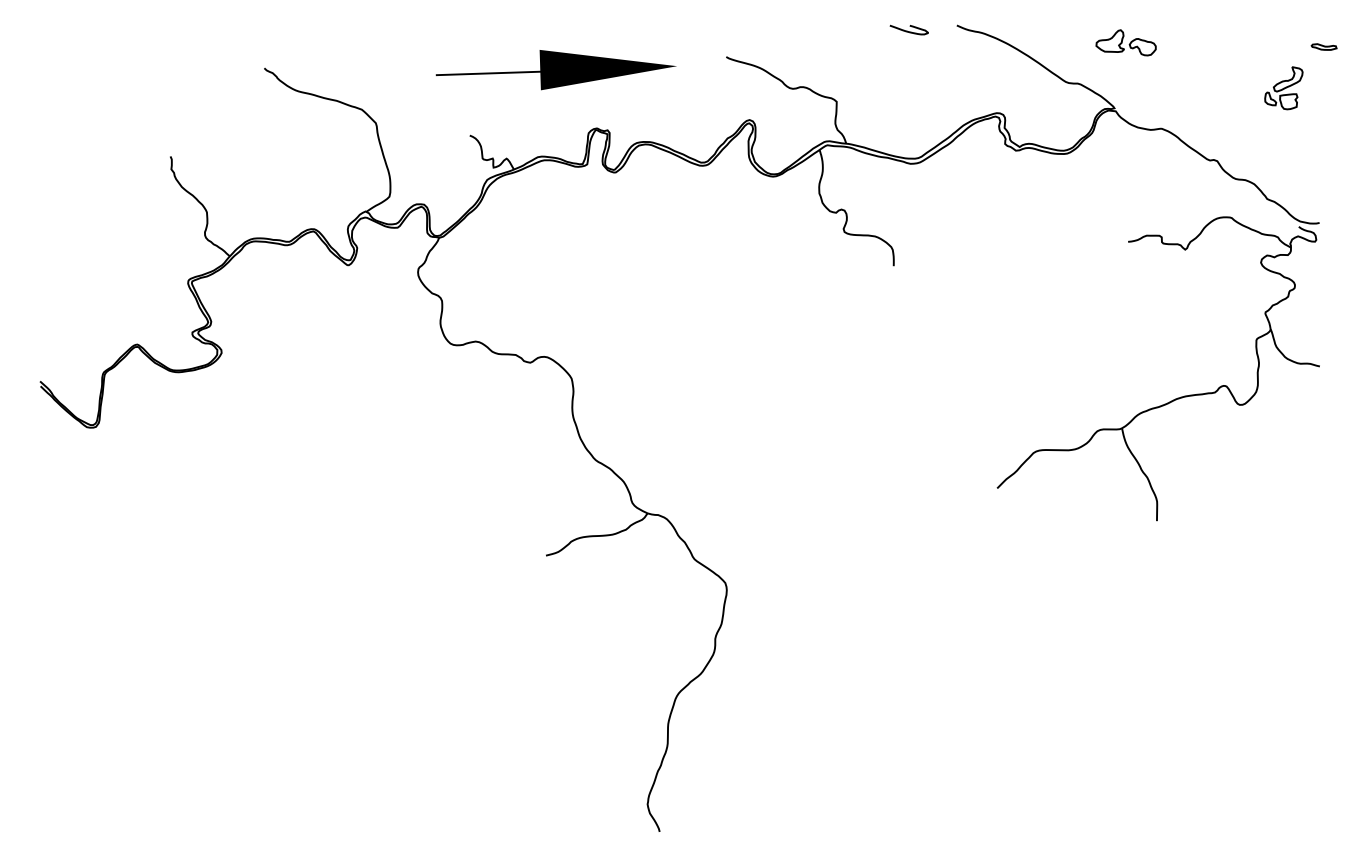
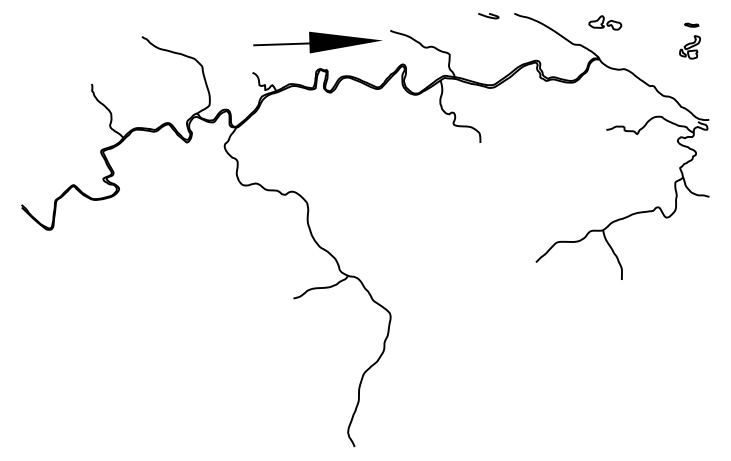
part: (1323, 45) -> (691, 24), moved
part: (555, 69) -> (317, 42), moved

